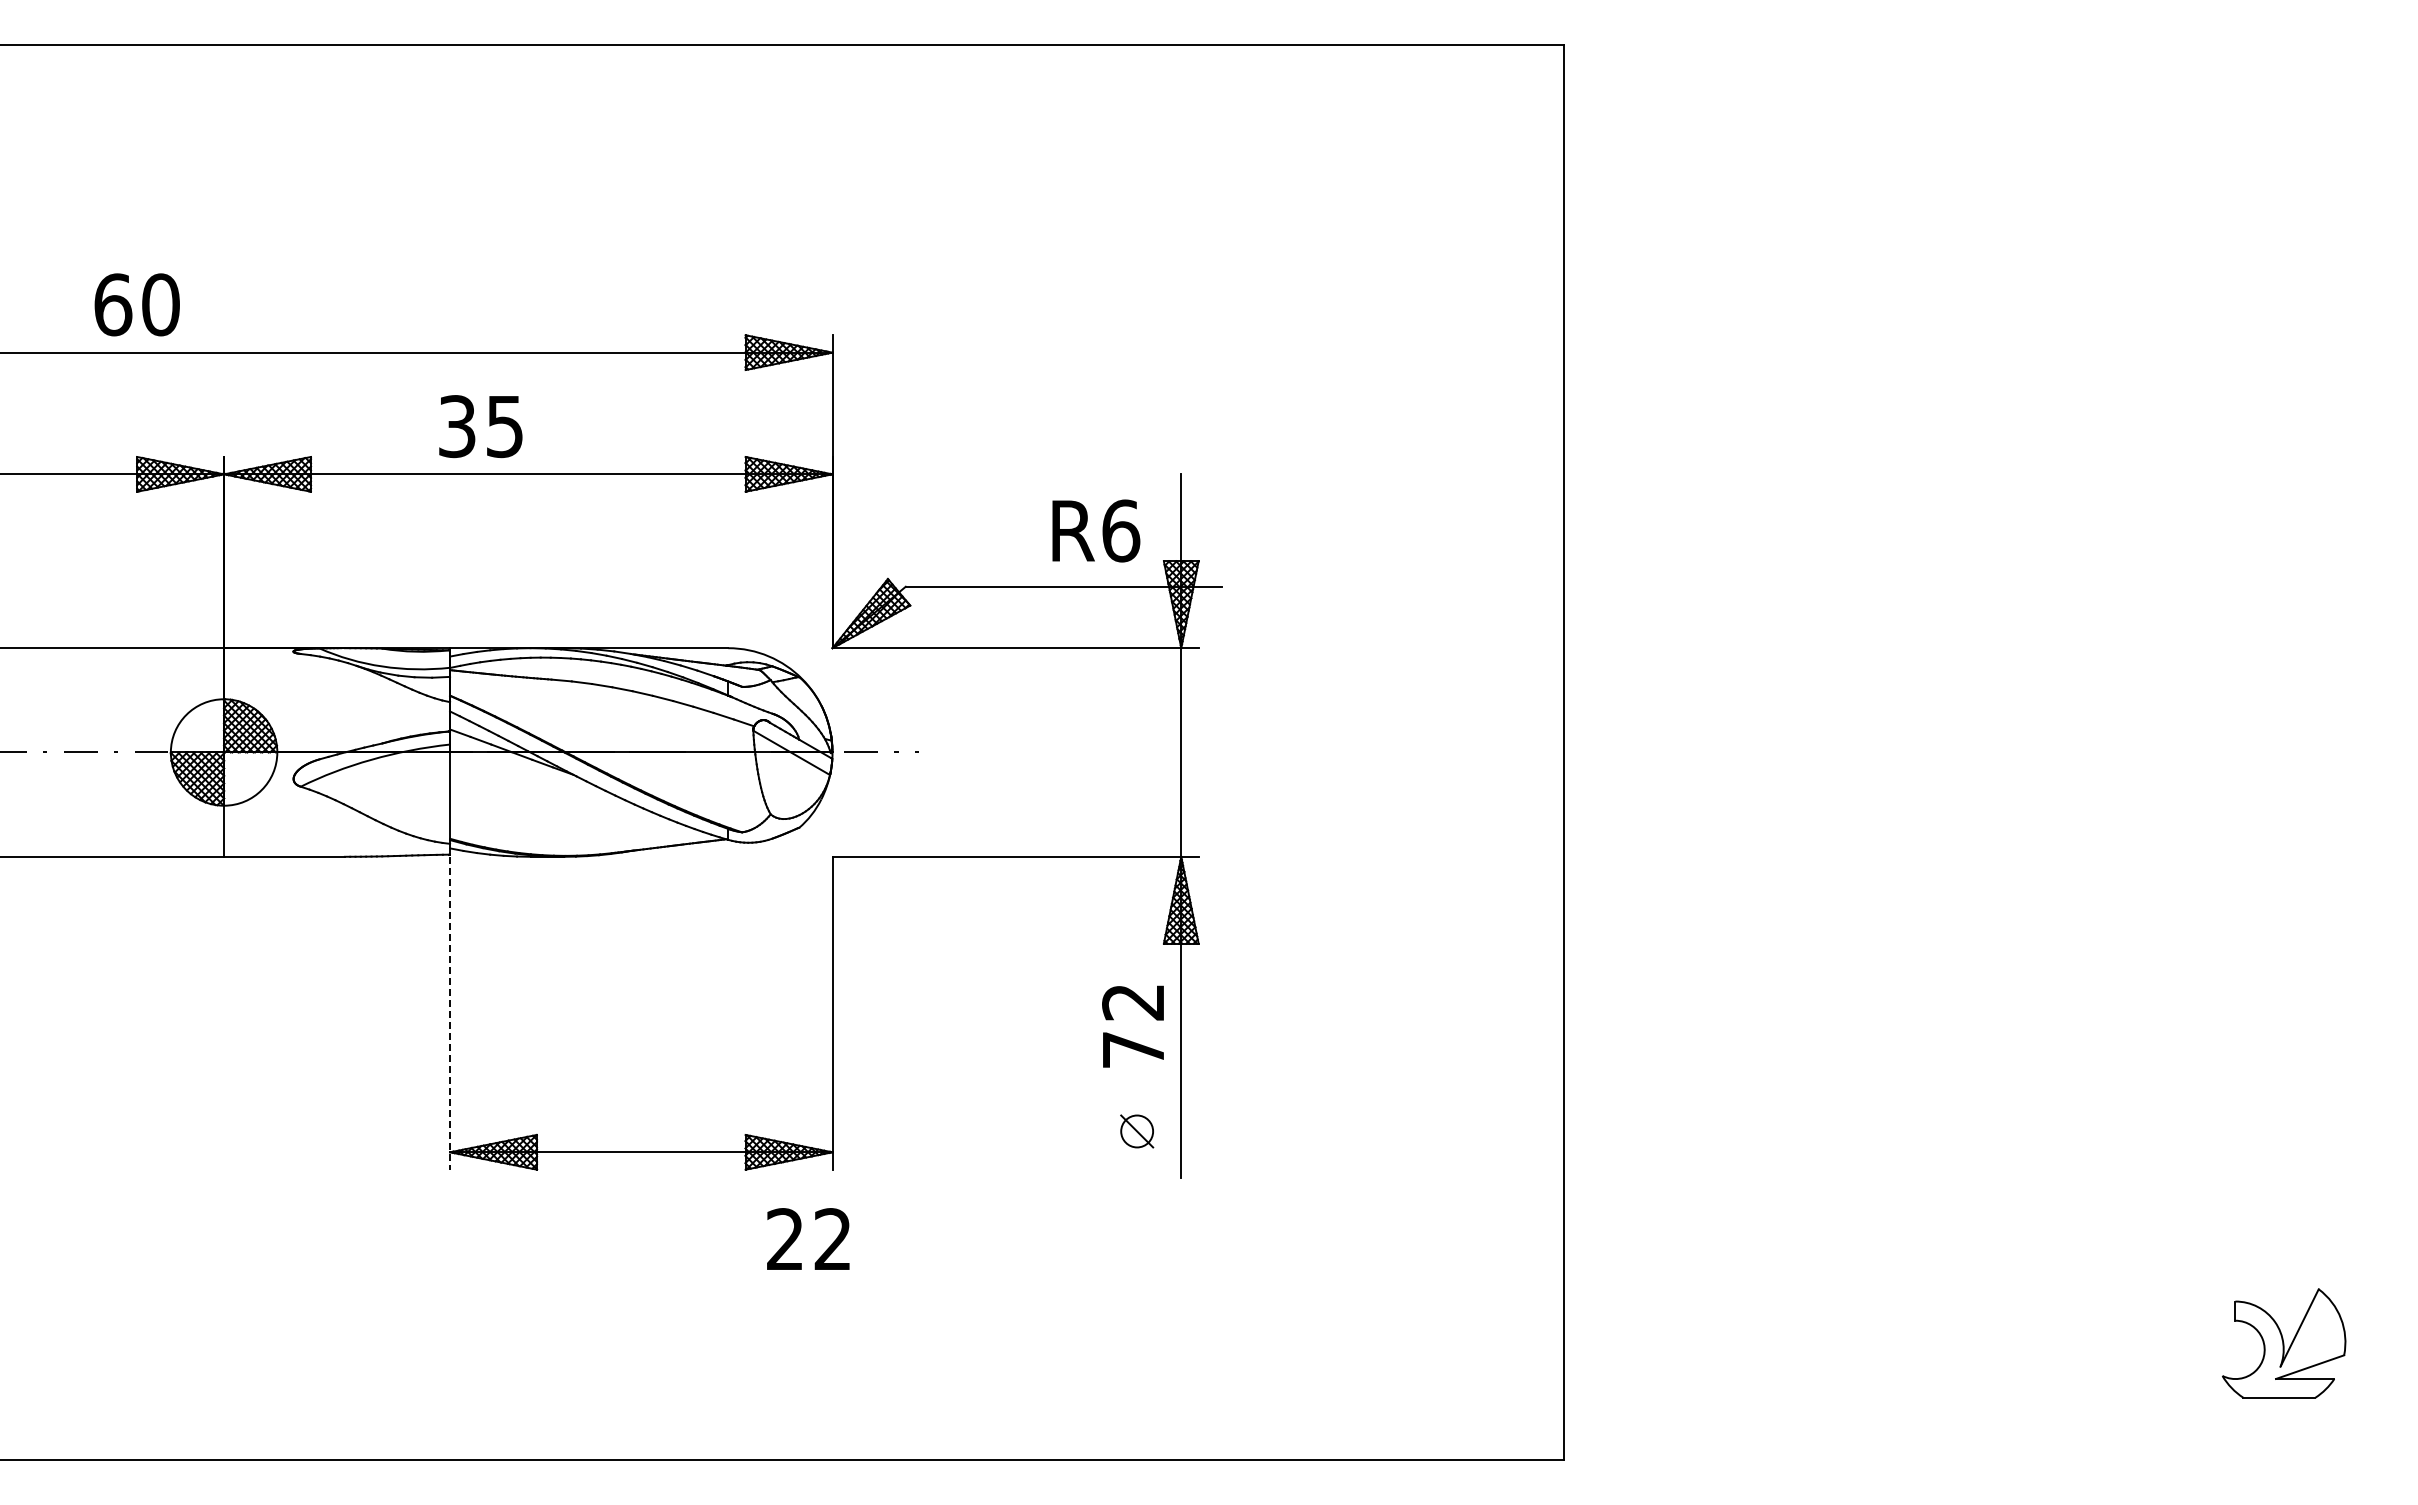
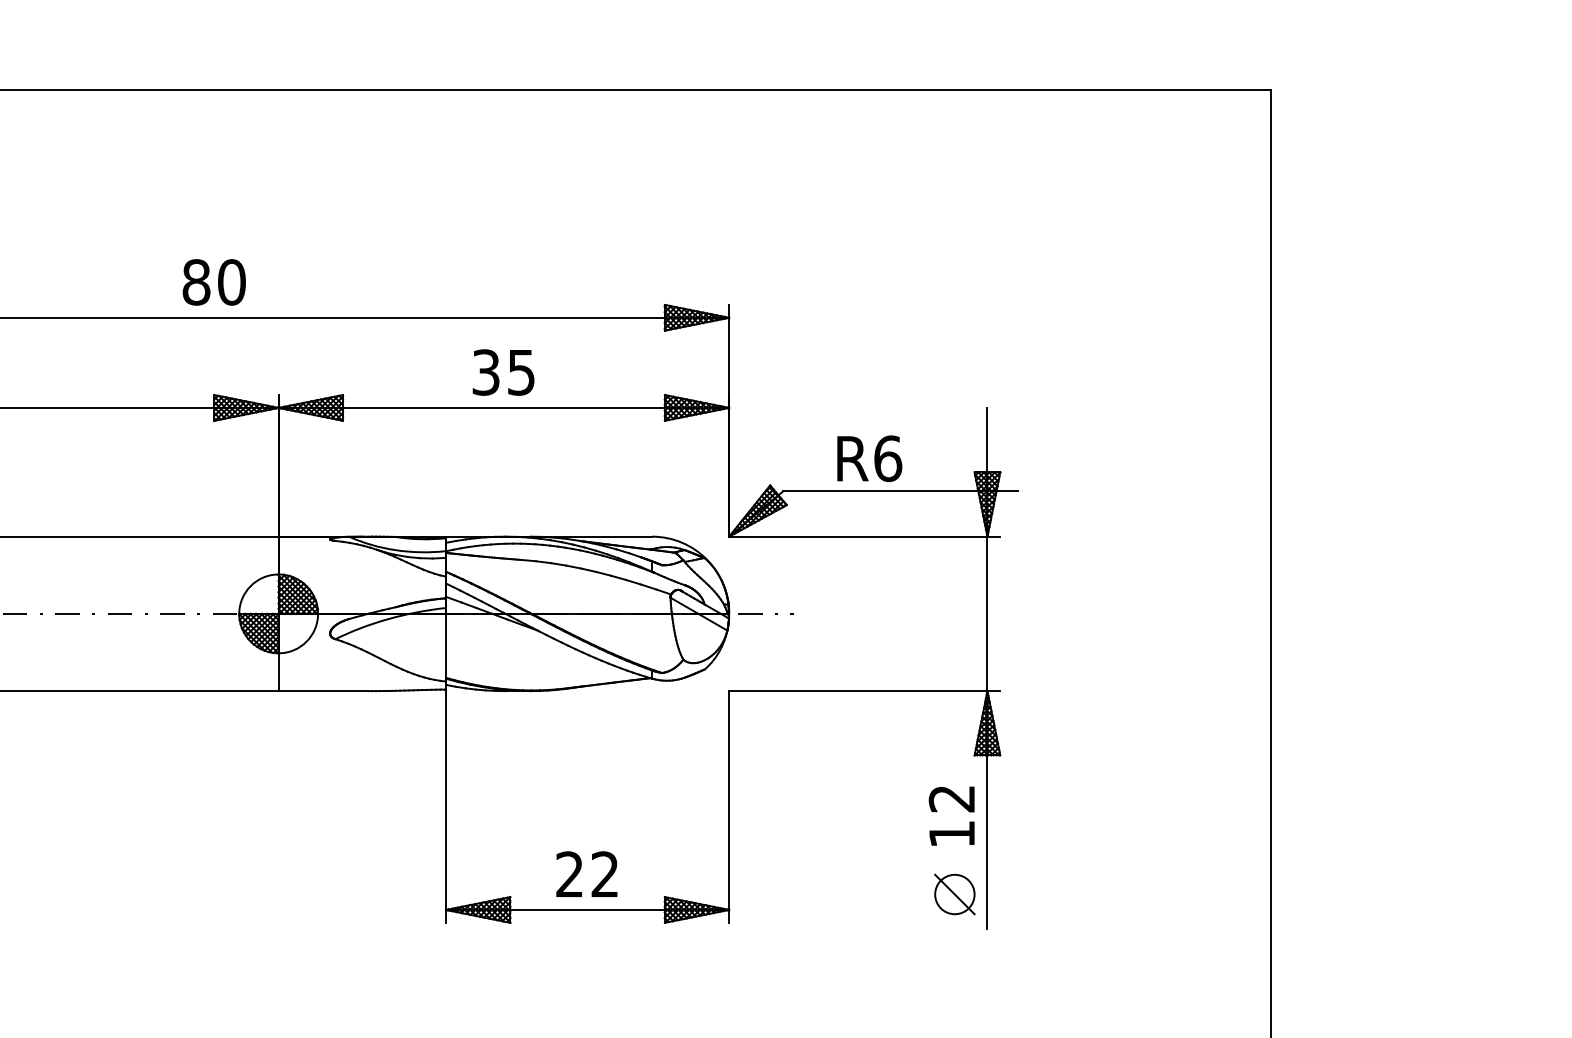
text: (113, 304) -> (196, 282), 60 -> 80
text: (480, 426) -> (503, 372), moved
text: (1096, 530) -> (869, 458), moved
line: (450, 1013) -> (446, 807), dashed -> solid
text: (1133, 1049) -> (952, 833), 72 -> 12
part: (1136, 1131) -> (954, 894), size x1.67
text: (808, 1238) -> (587, 873), moved

